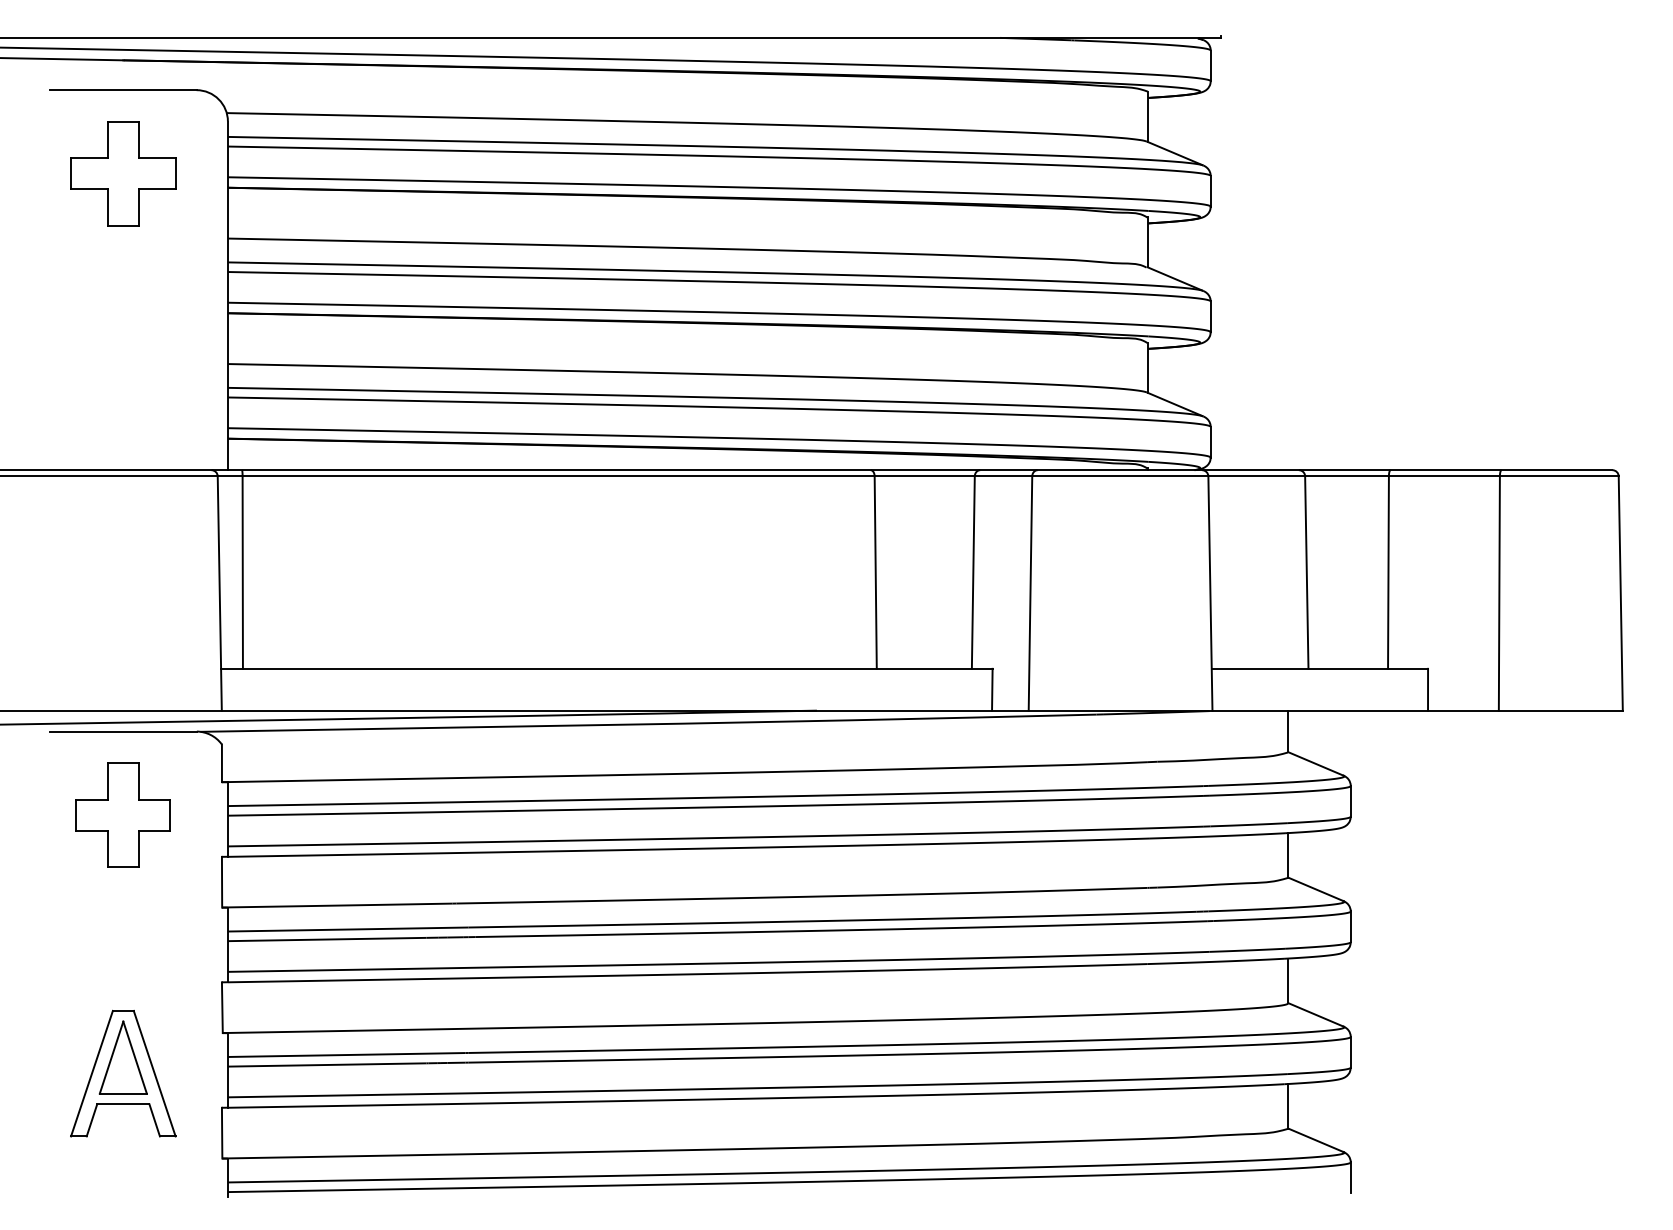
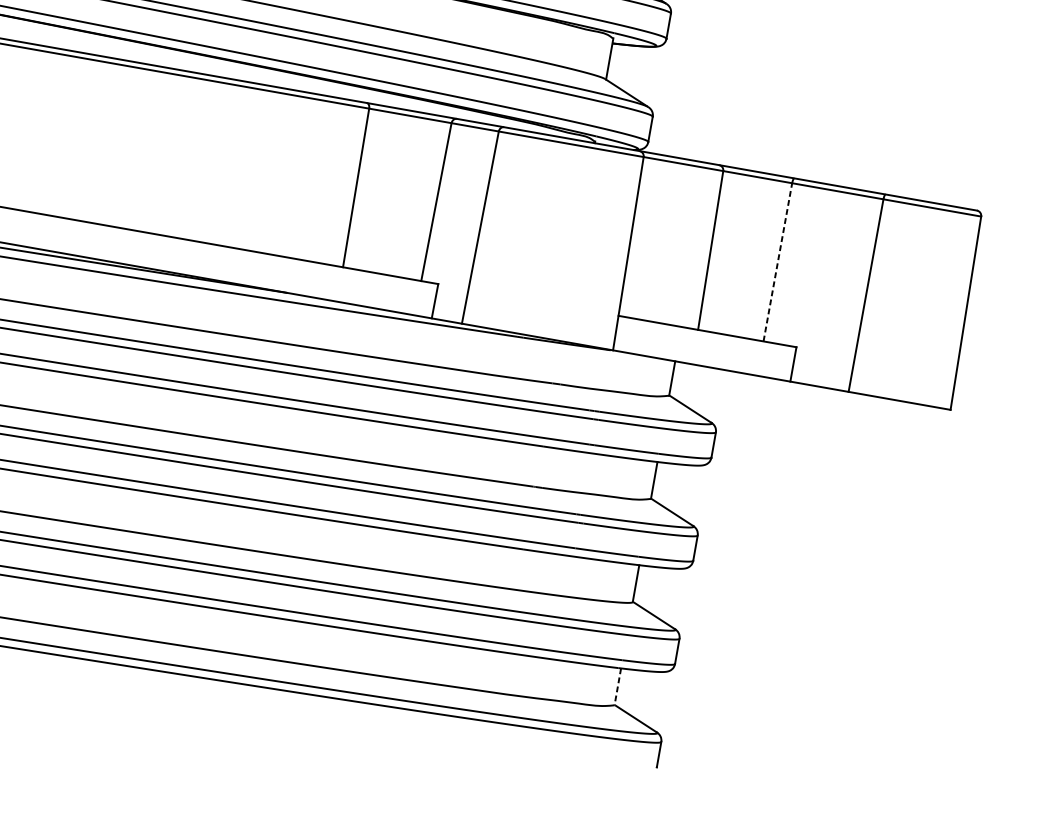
line: (1388, 572) -> (777, 262), solid -> dashed
line: (1288, 1106) -> (618, 686), solid -> dashed

